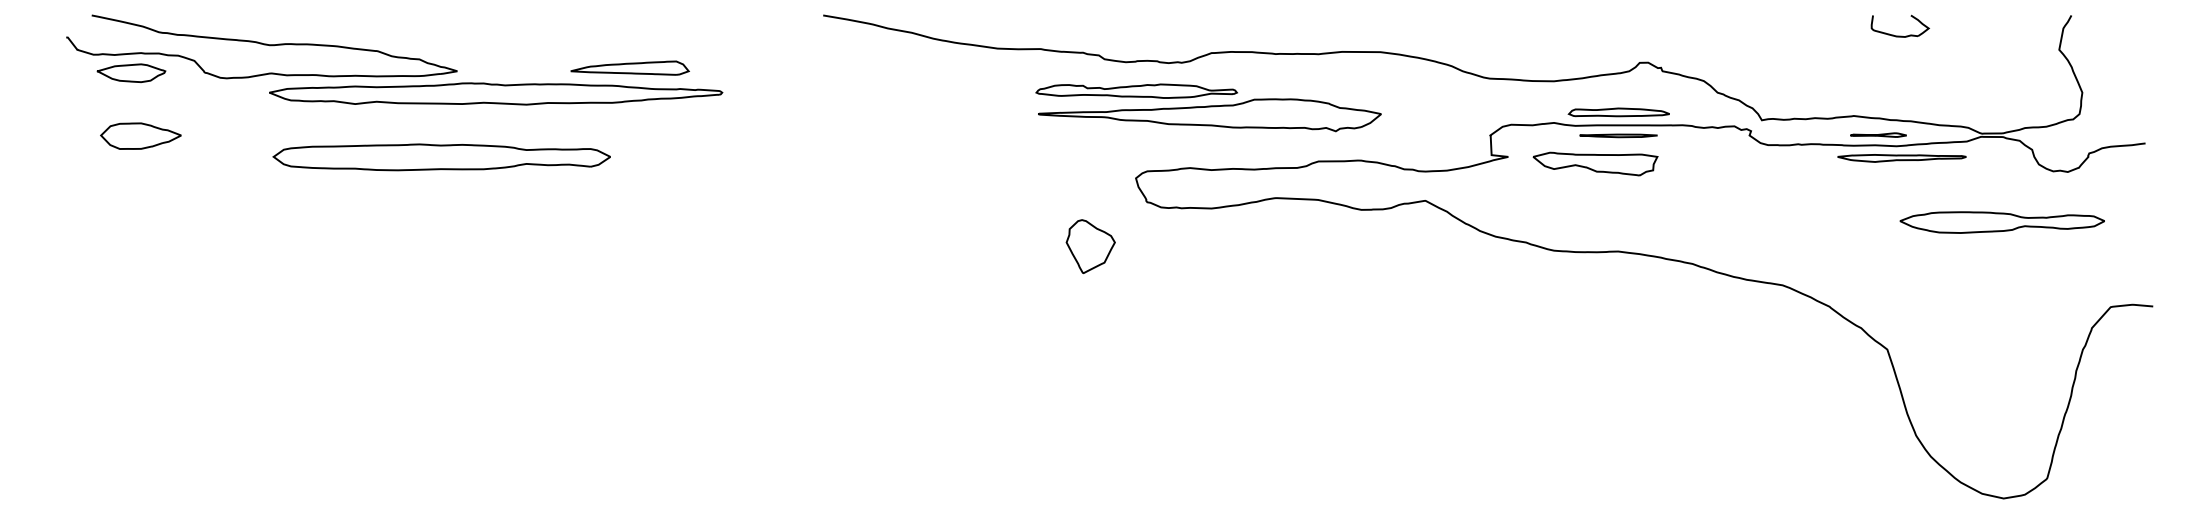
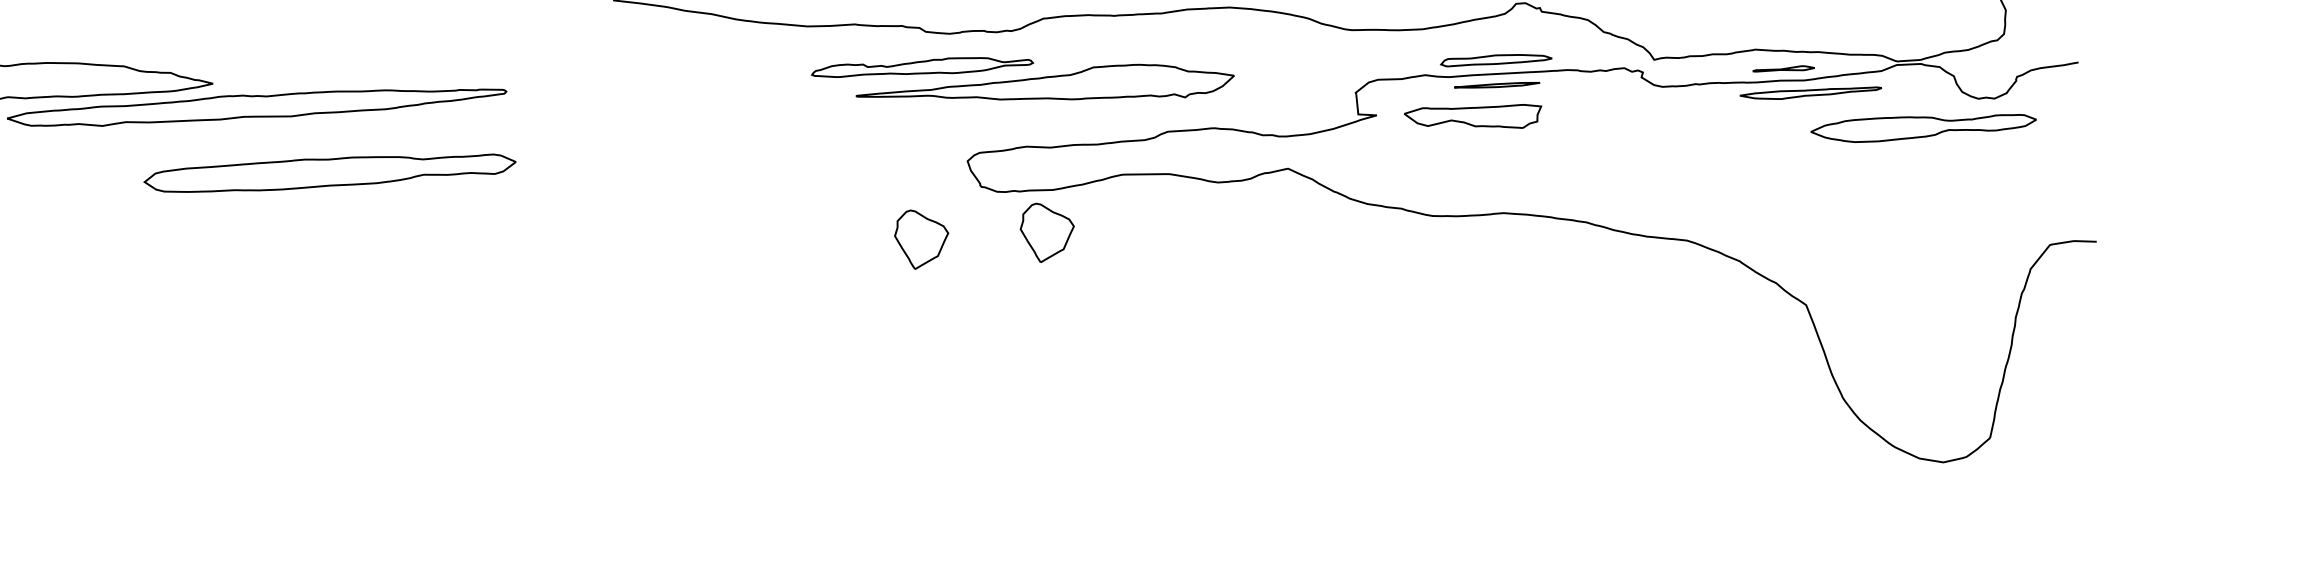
part: (629, 67) -> (402, 69), removed
part: (1136, 90) -> (922, 66), moved
part: (441, 157) -> (329, 172), moved
part: (2001, 222) -> (1922, 127), moved
part: (1204, 246) -> (1047, 232), added

